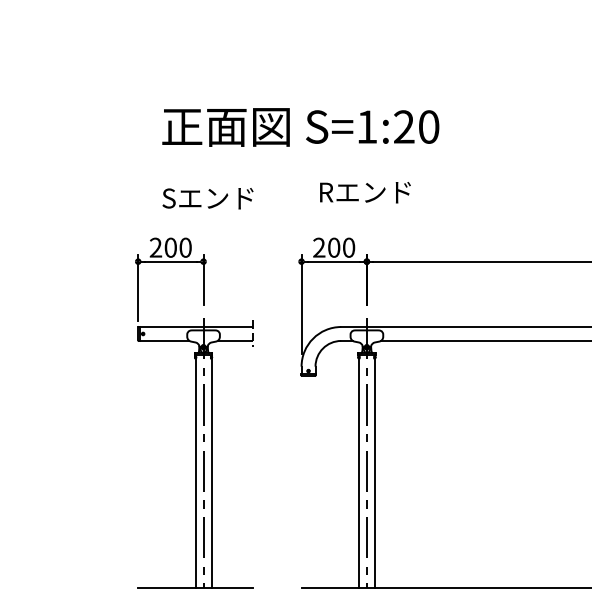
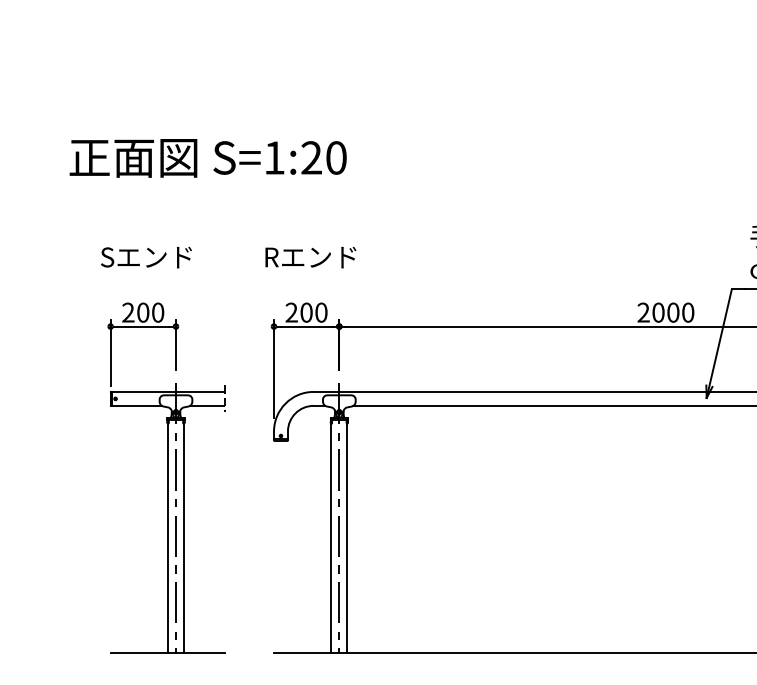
text: (300, 127) -> (207, 158), moved
text: (365, 192) -> (310, 257), moved
text: (208, 198) -> (146, 257), moved

